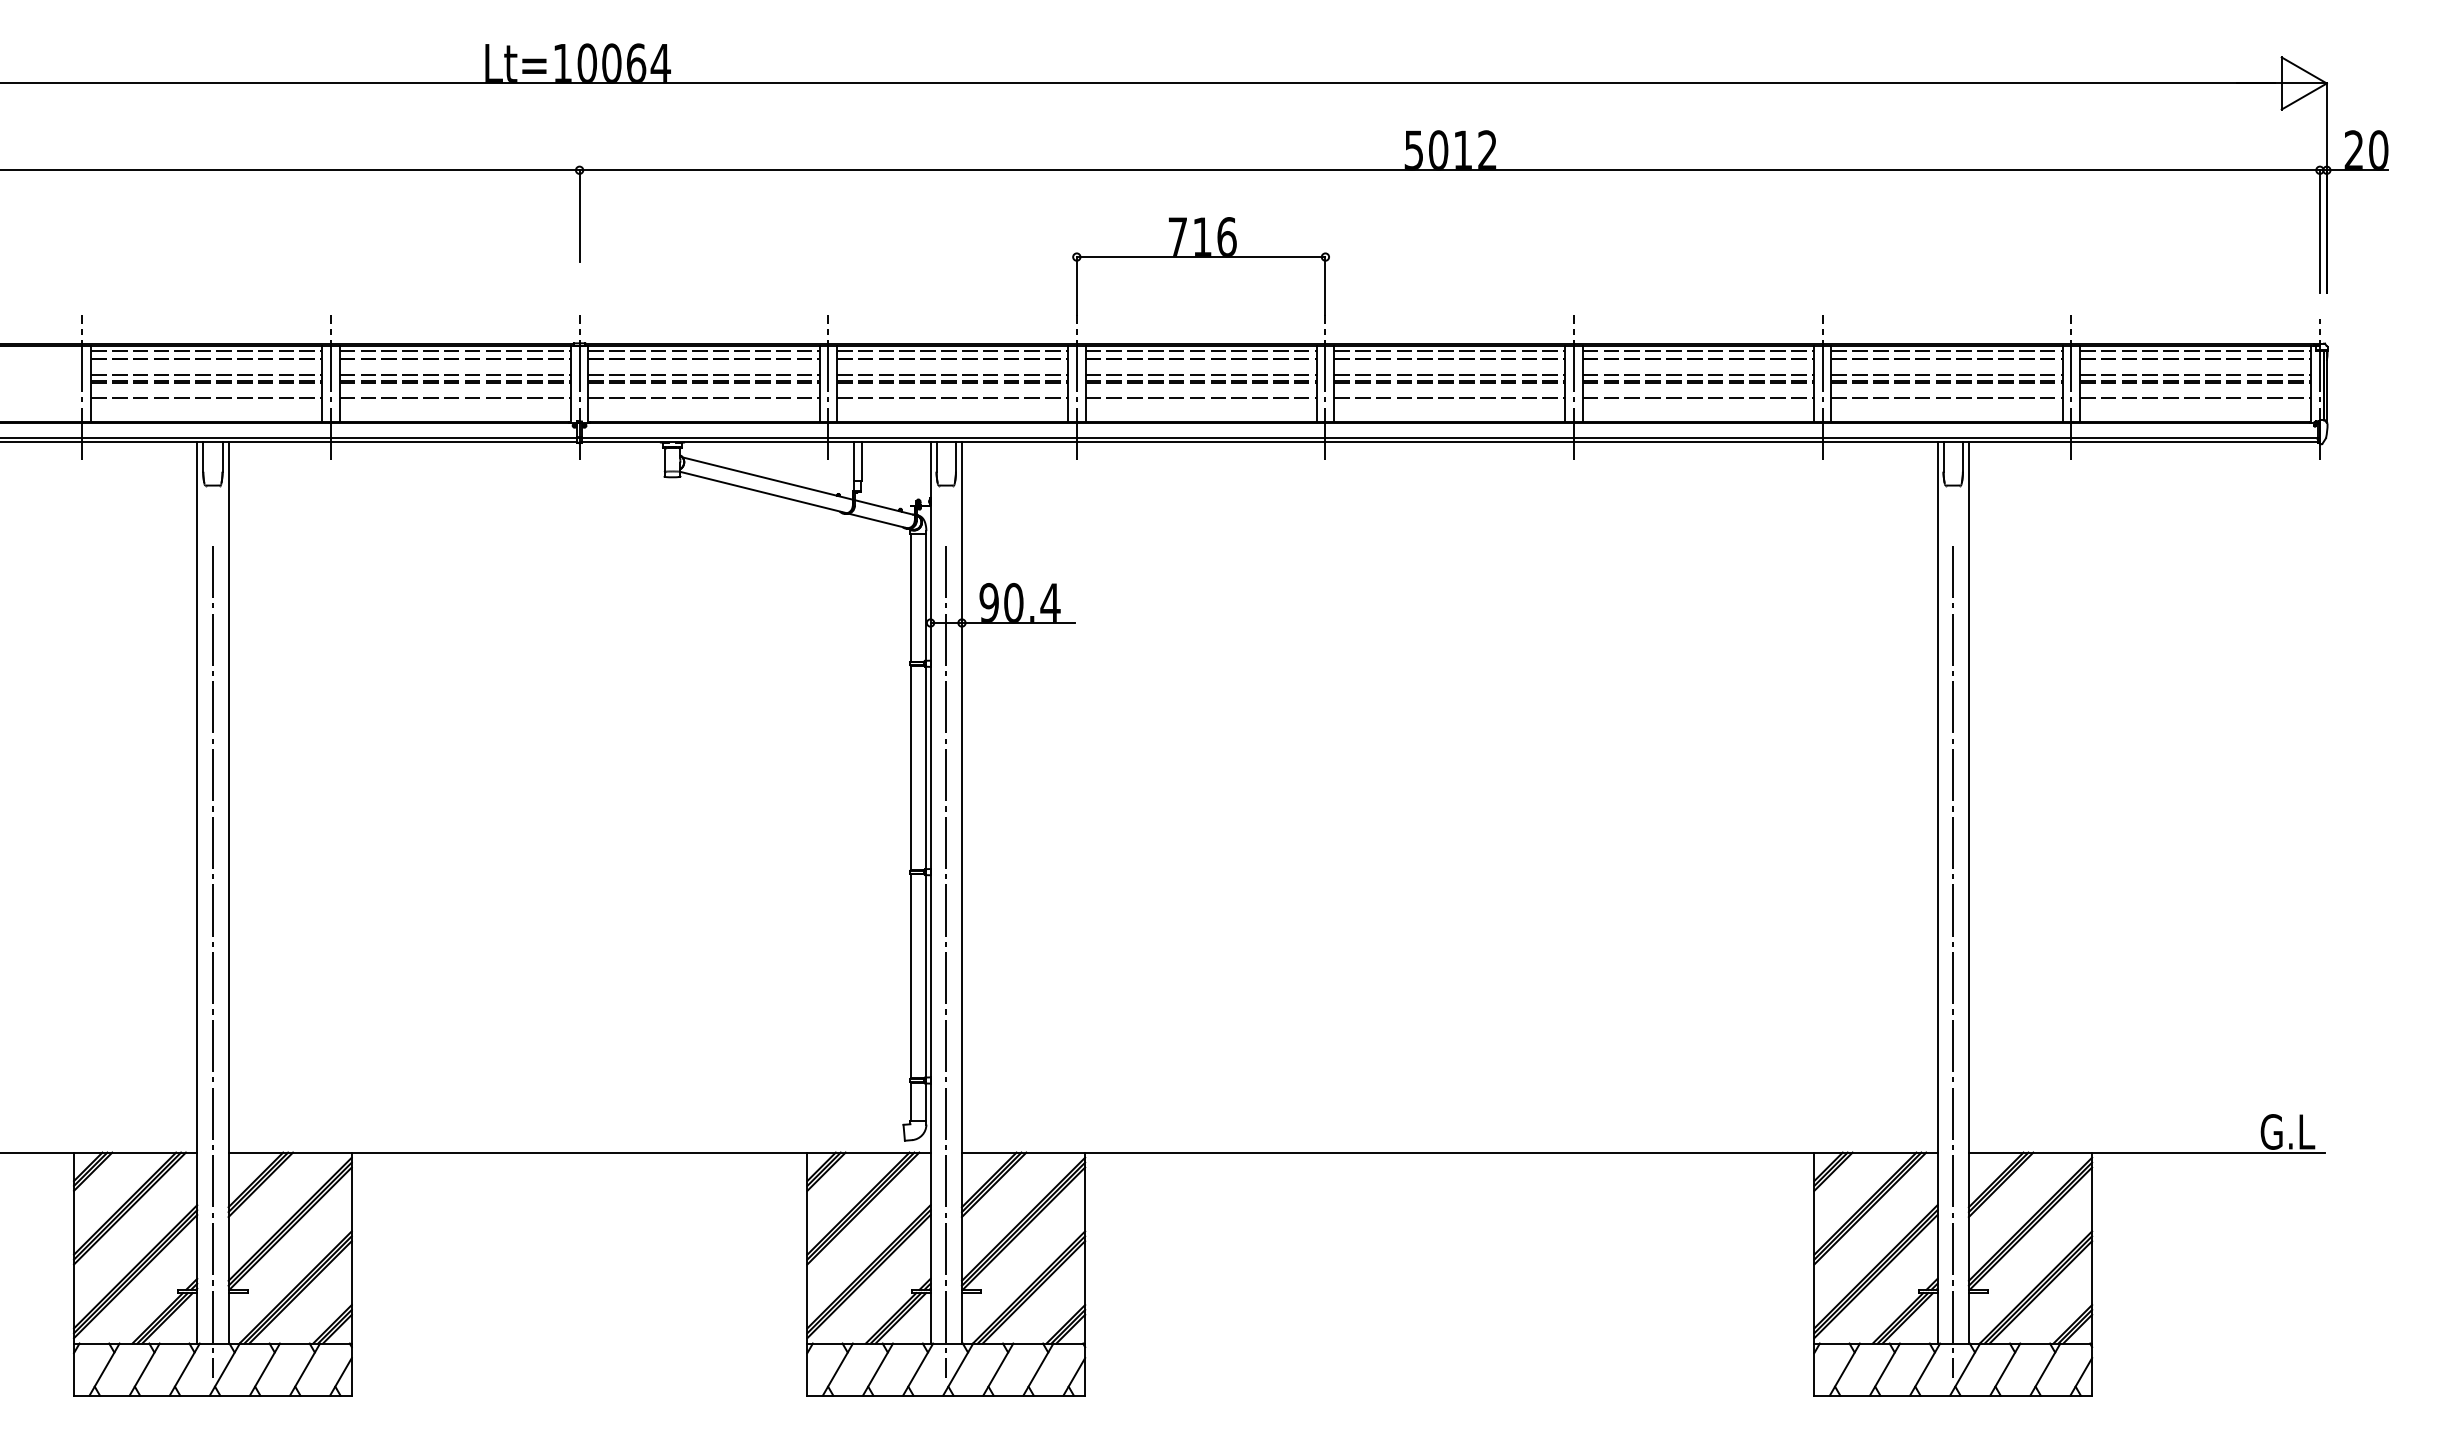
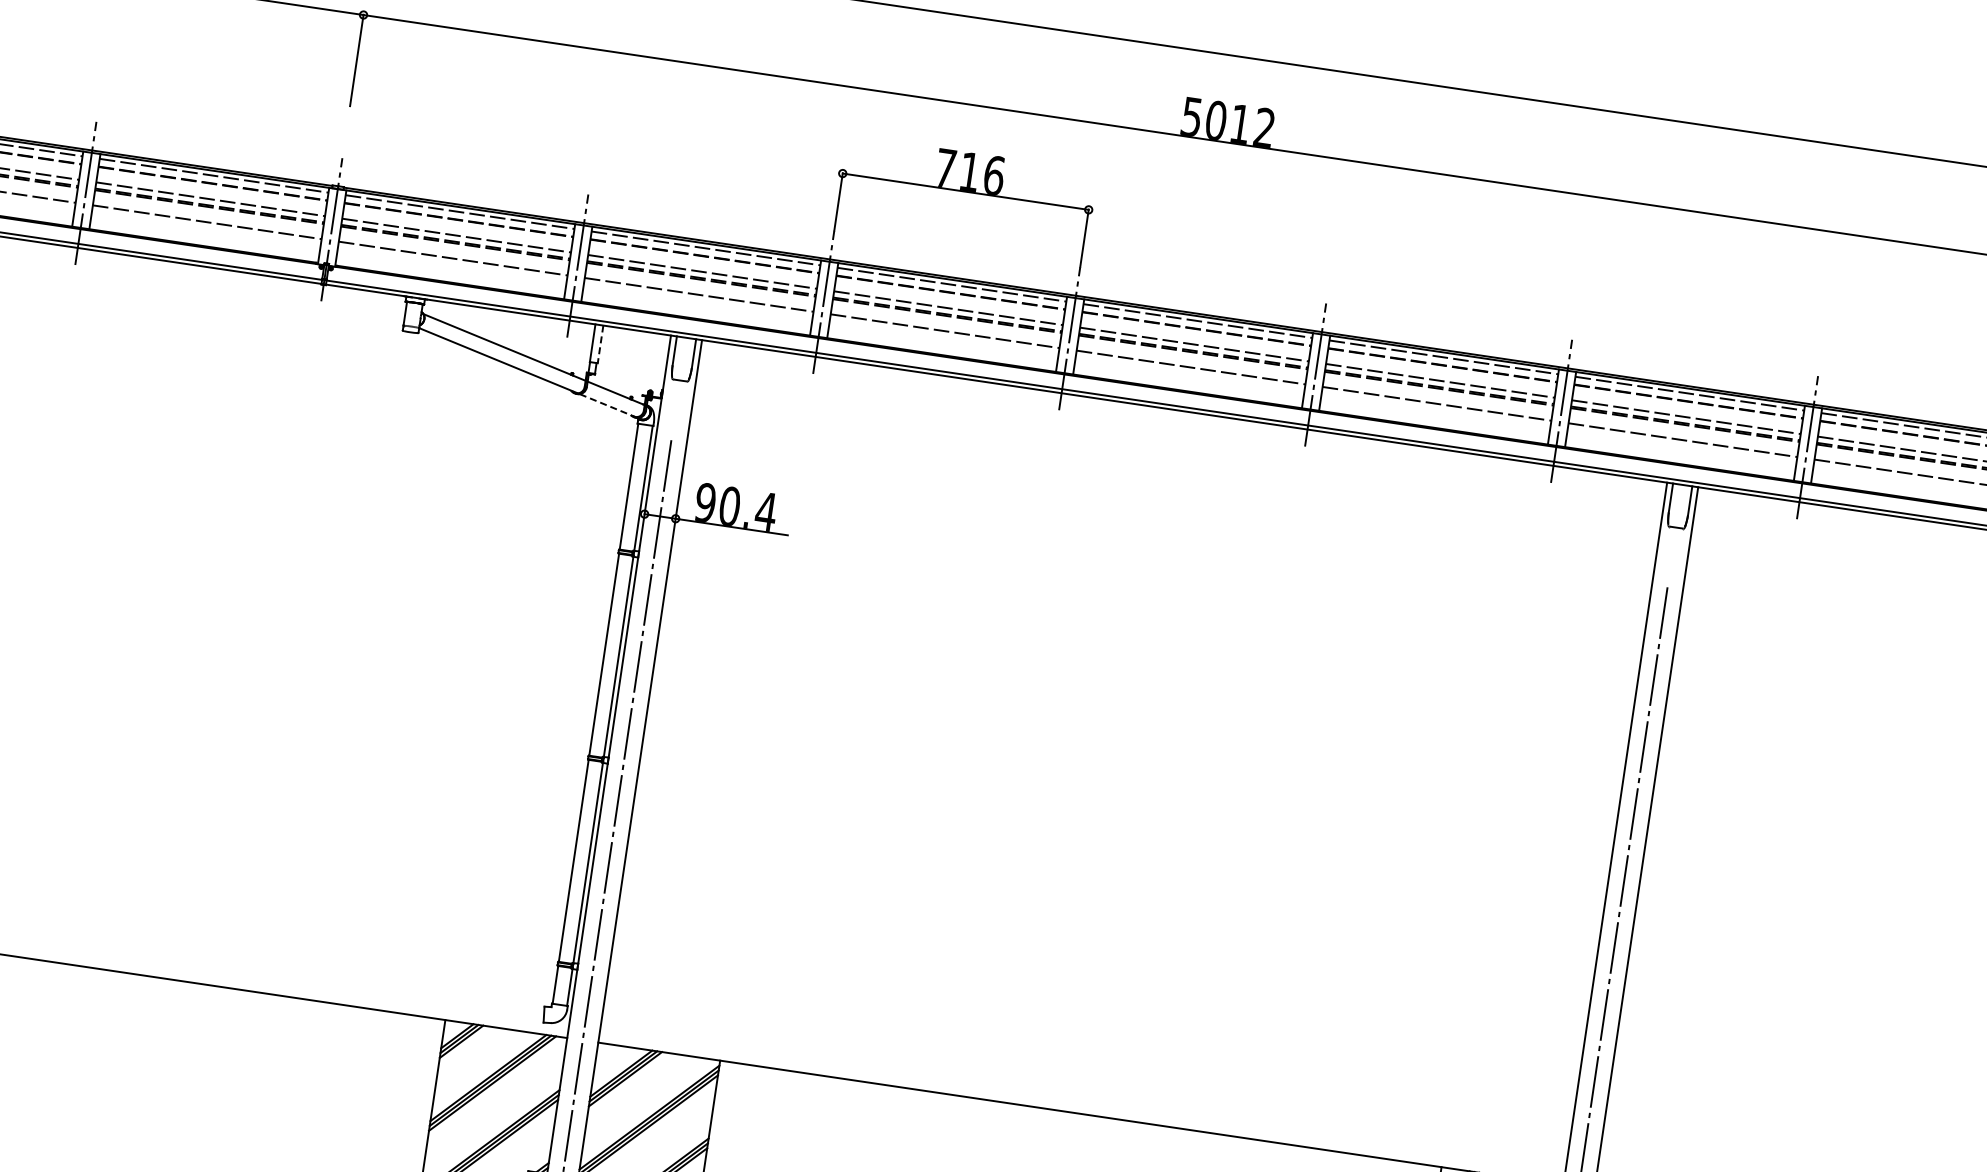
line: (862, 461) -> (600, 344), solid -> dashed
line: (878, 520) -> (608, 405), solid -> dashed

